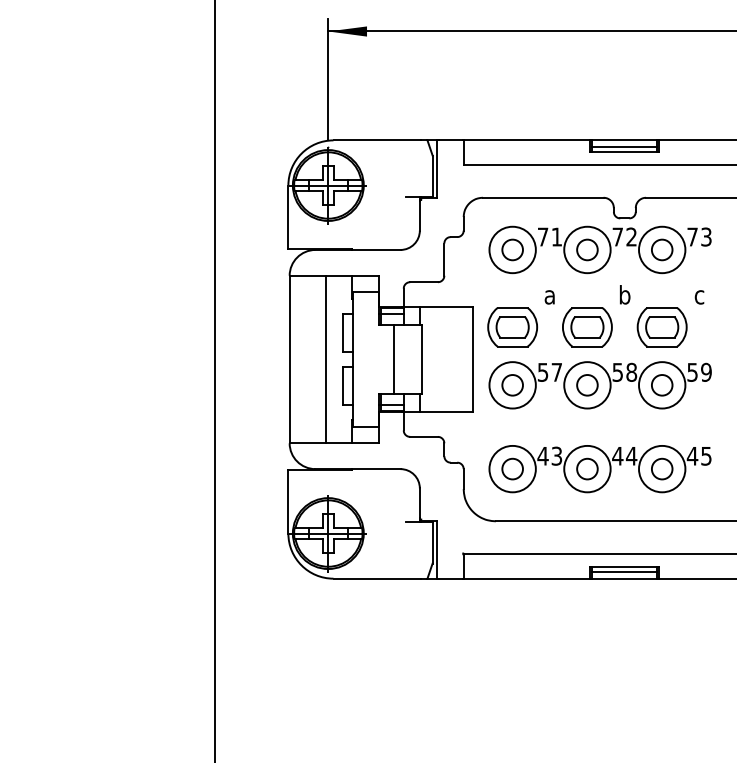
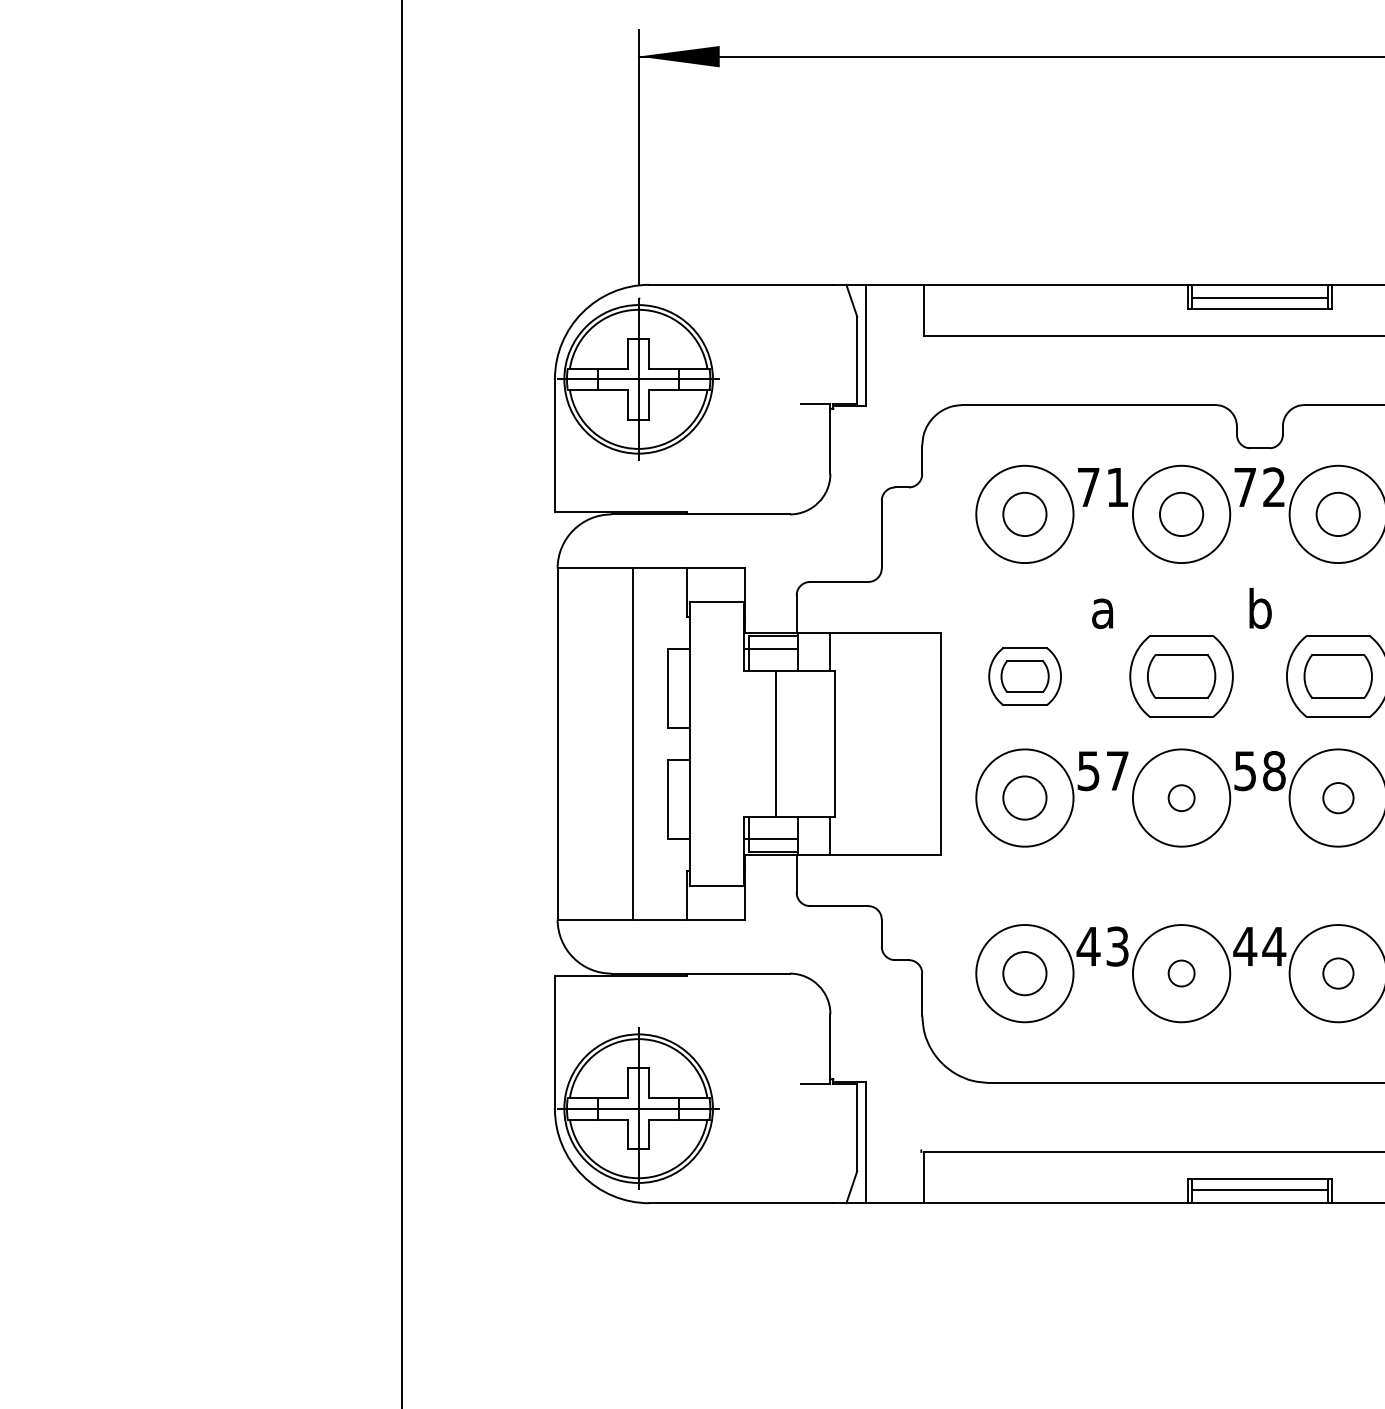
part: (512, 327) -> (1024, 676), size x0.7
circle: (587, 385) -> (1181, 798), size x0.6
circle: (662, 385) -> (1338, 798), size x0.7
circle: (587, 468) -> (1181, 972), size x0.6
circle: (662, 468) -> (1338, 972), size x0.7

